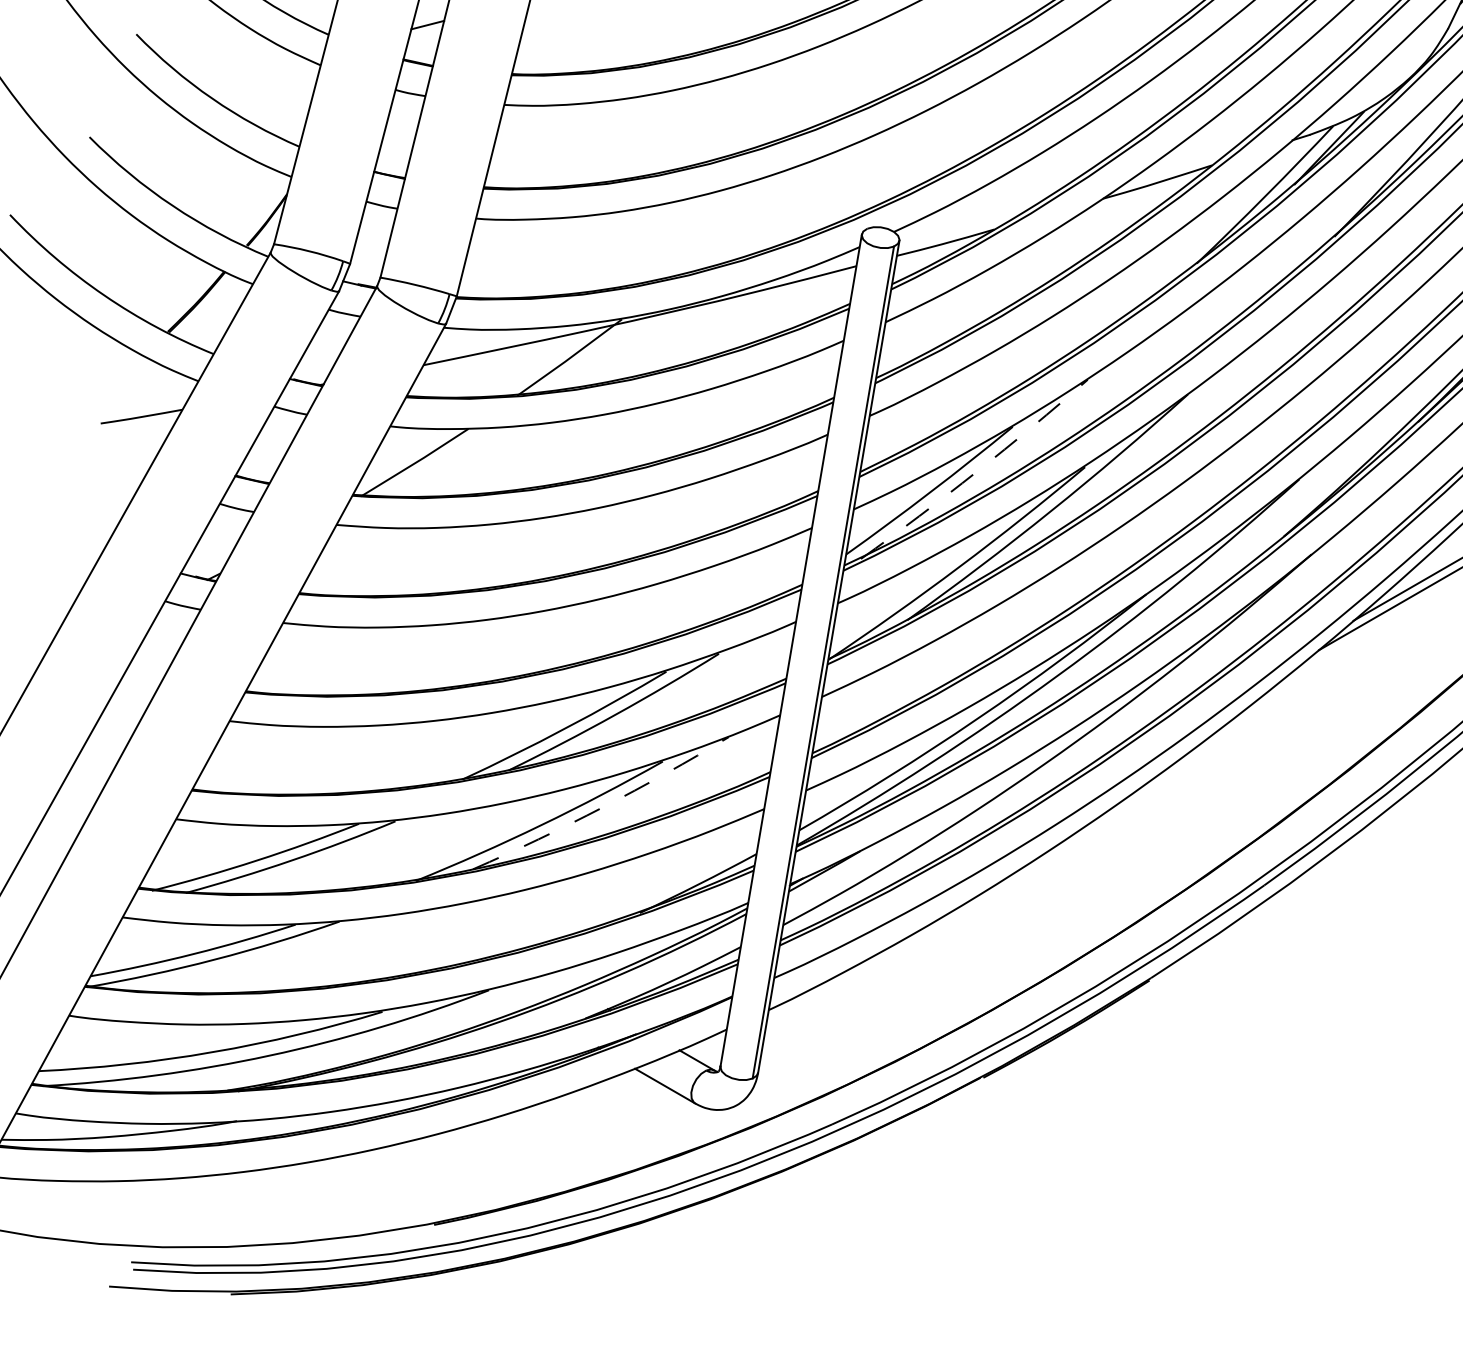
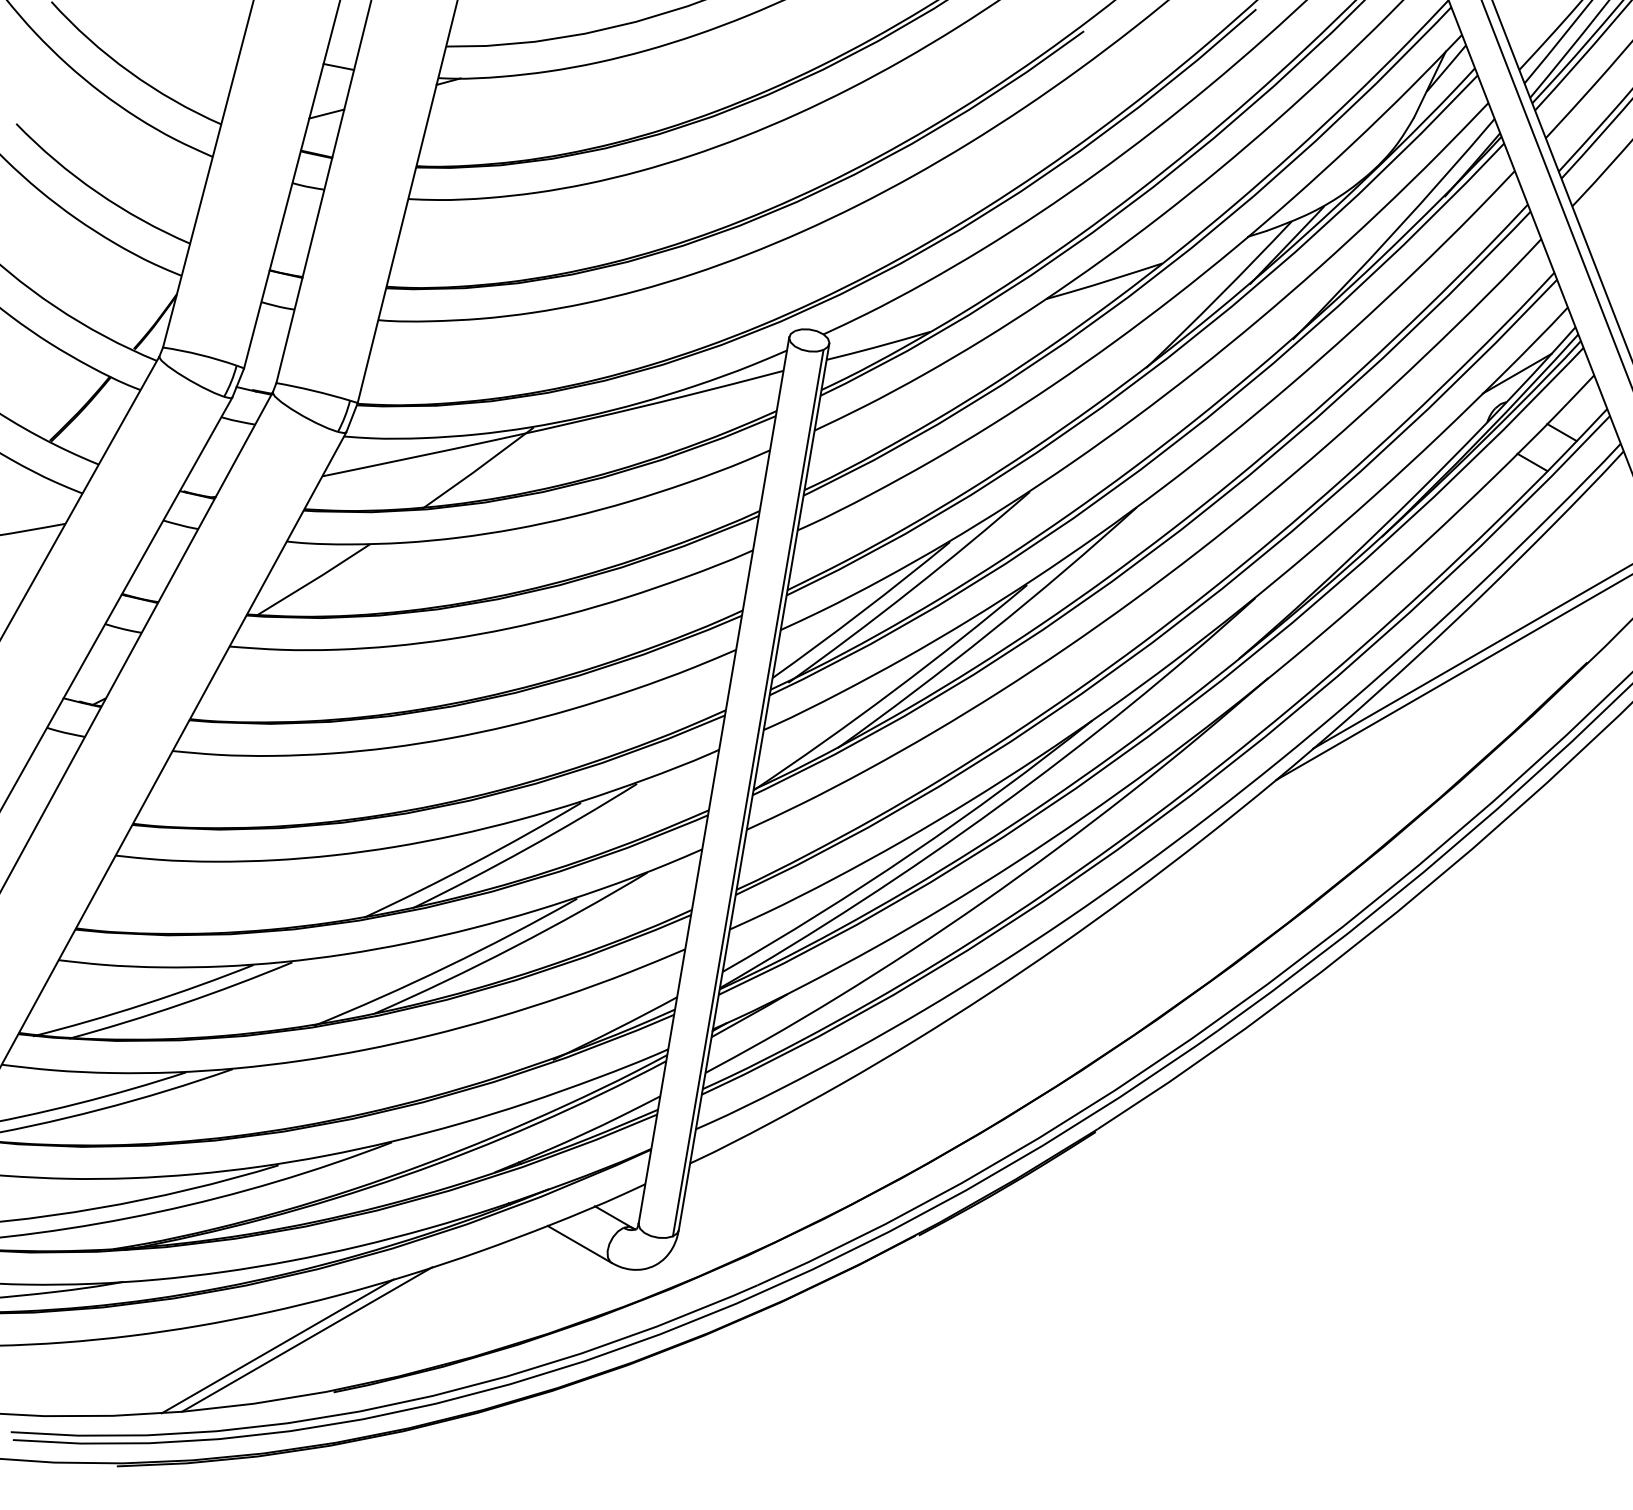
arc: (976, 472) -> (911, 590), dashed -> solid
arc: (603, 807) -> (513, 947), dashed -> solid
line: (409, 1175) -> (307, 1339), added
line: (381, 1181) -> (277, 1346), added

